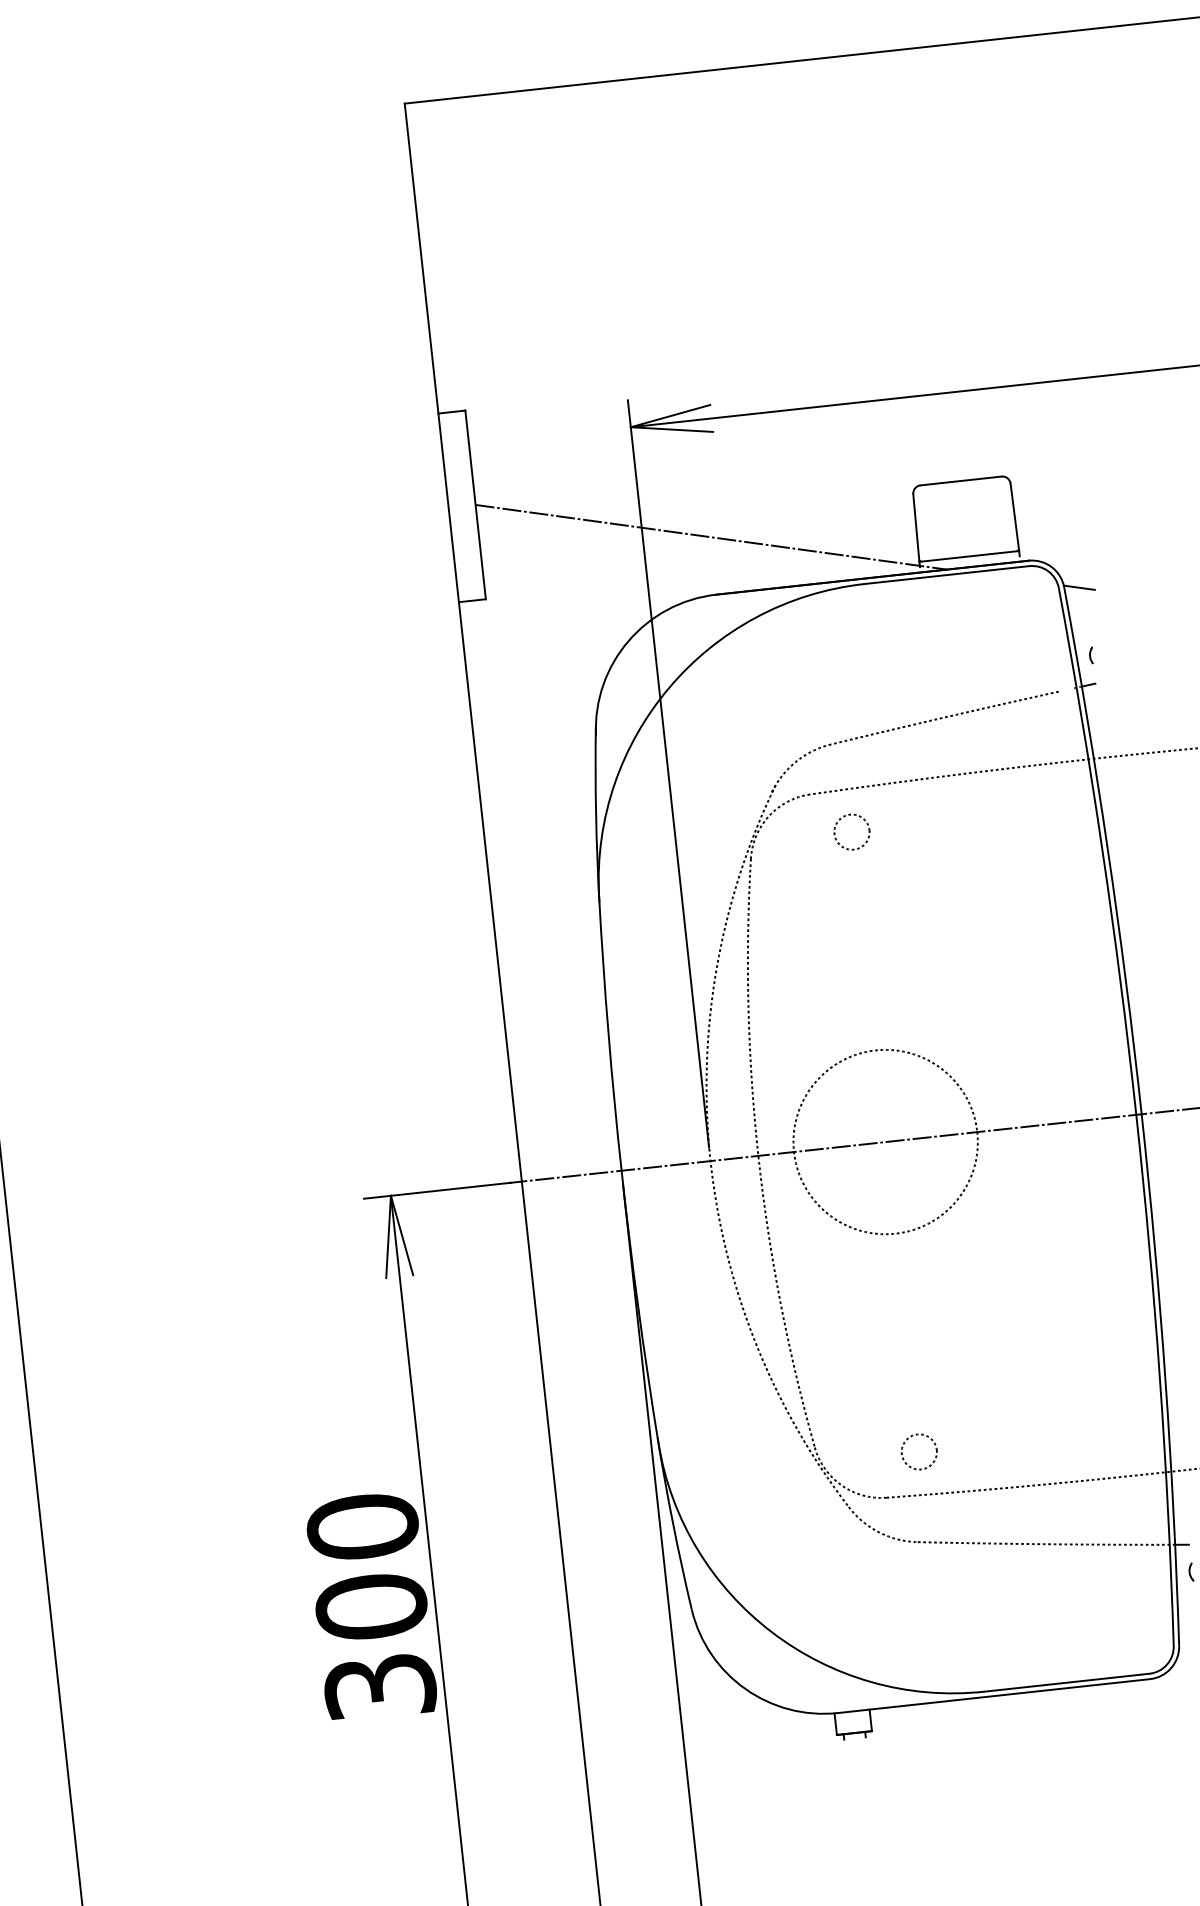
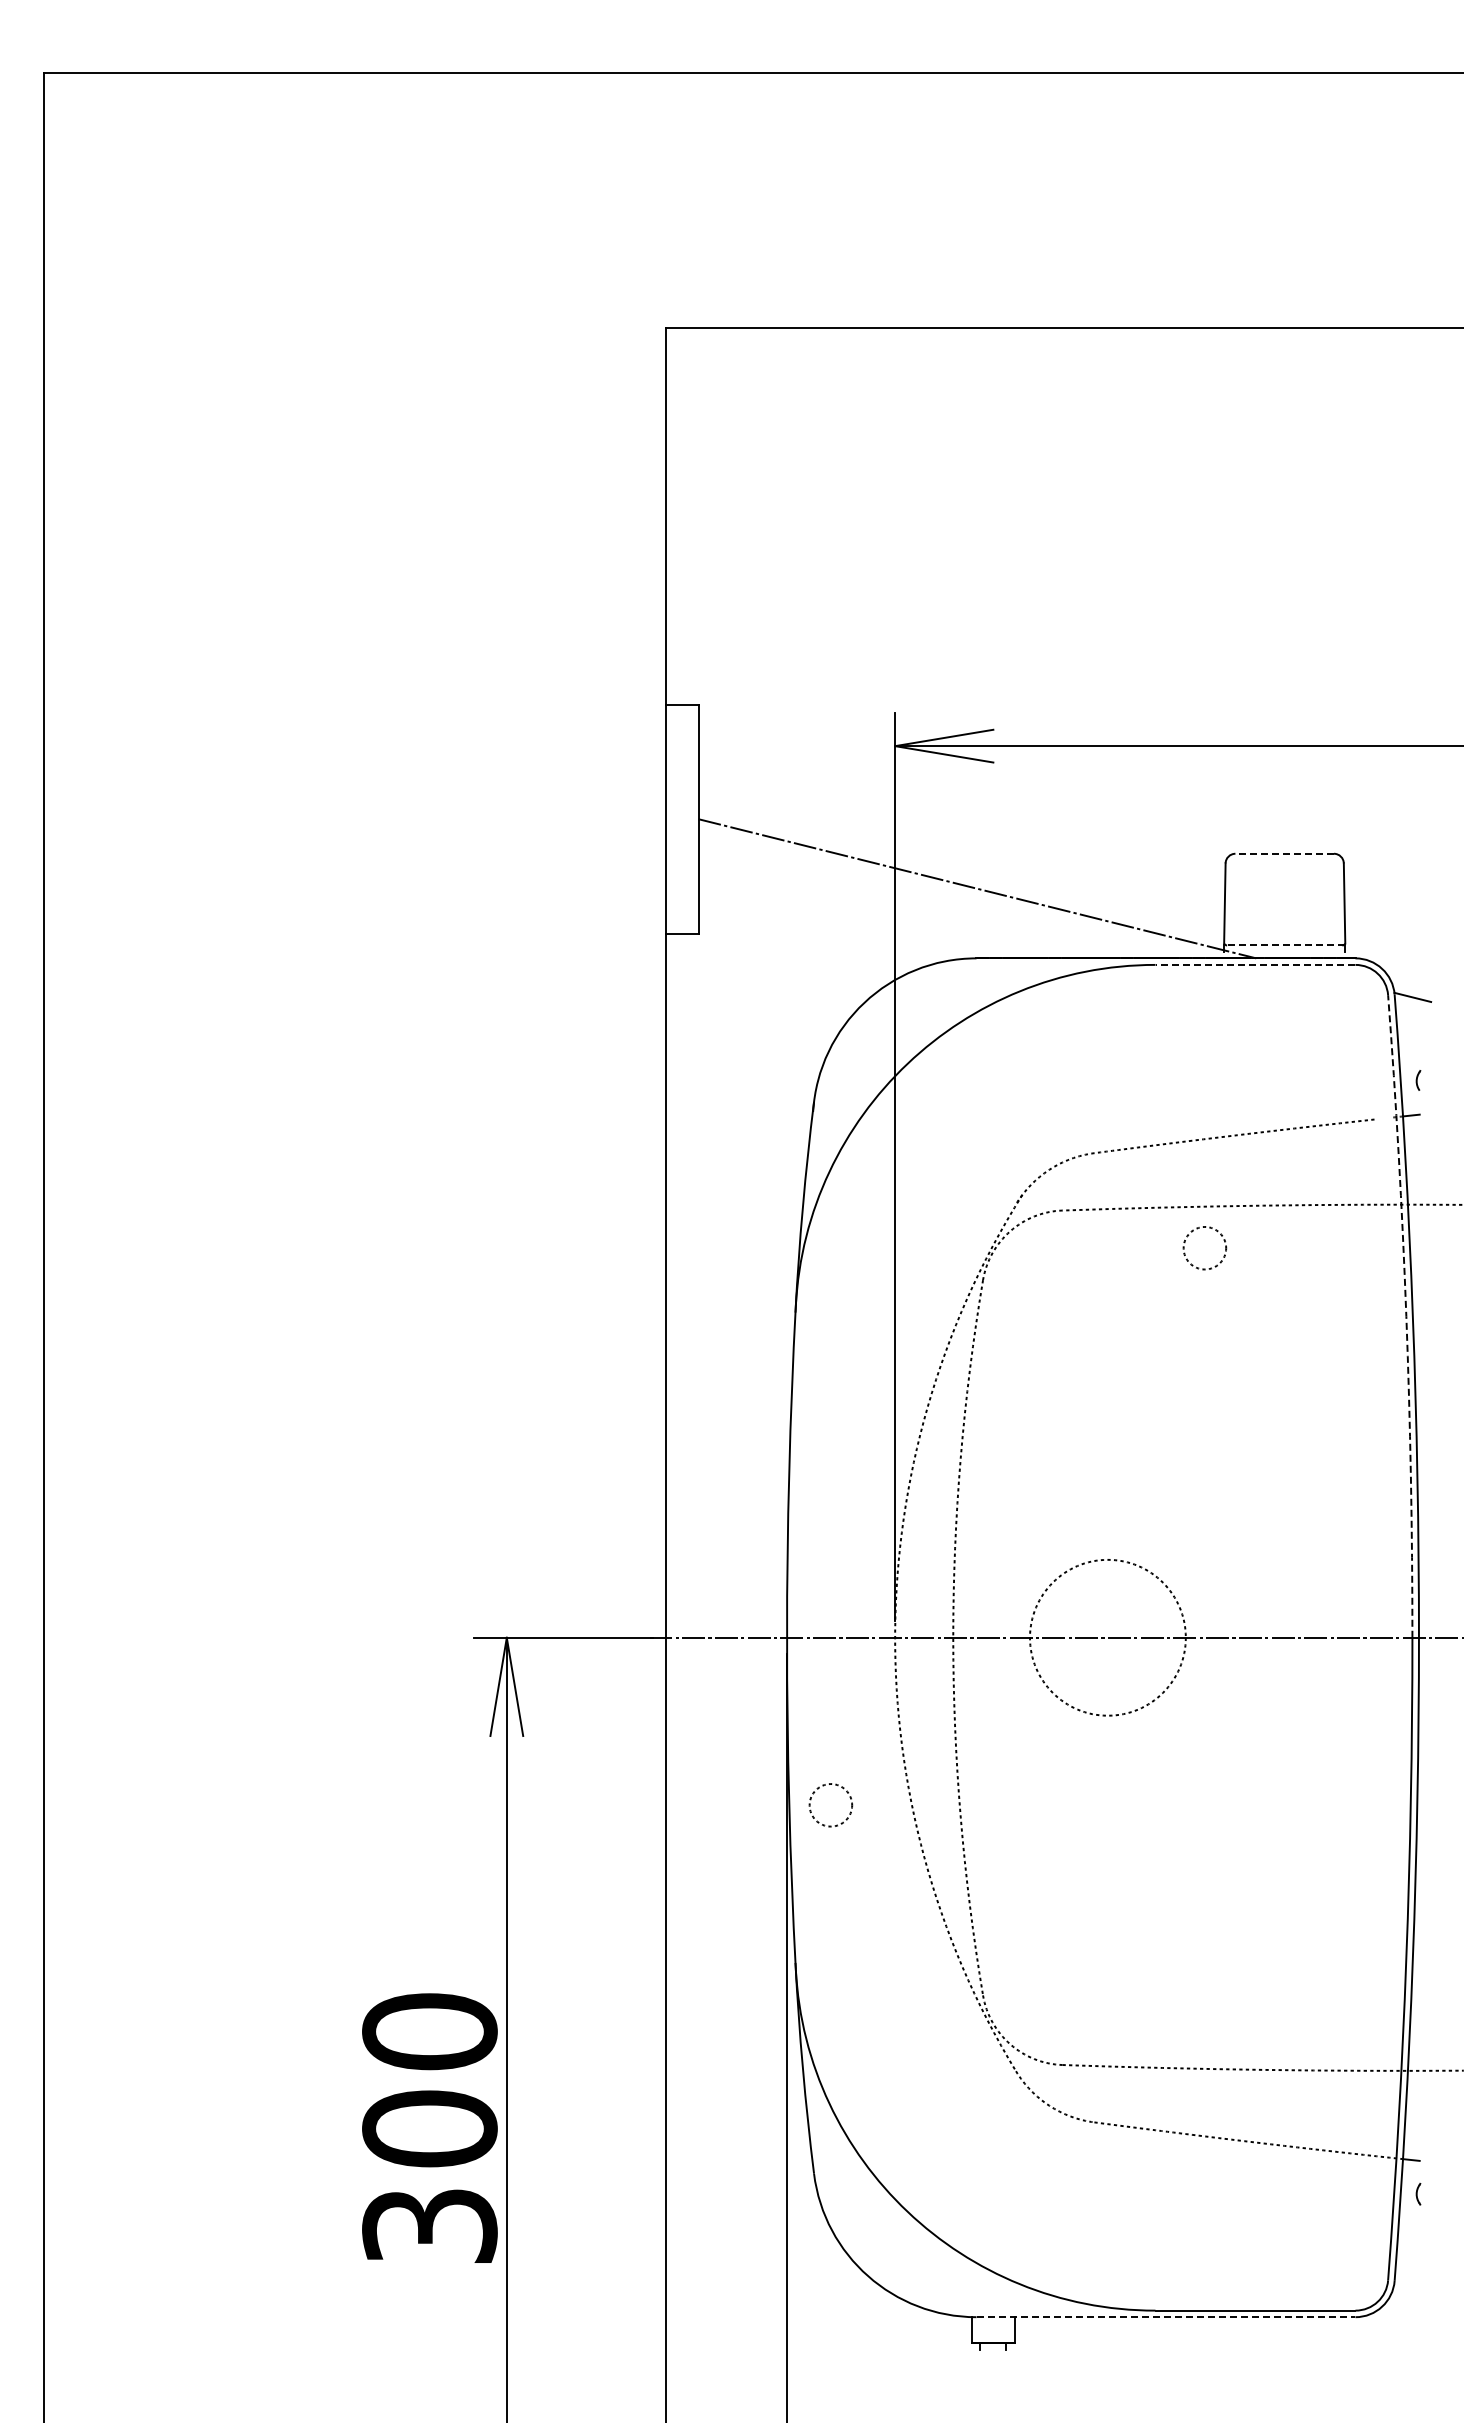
line: (960, 480) -> (1284, 853), solid -> dashed
line: (969, 556) -> (1284, 945), solid -> dashed
line: (946, 574) -> (1255, 964), solid -> dashed
circle: (851, 832) -> (1204, 1248), moved
arc: (1102, 850) -> (1406, 1316), solid -> dashed
circle: (885, 1141) -> (1107, 1637), size x0.7
circle: (919, 1452) -> (830, 1805), moved
line: (994, 1696) -> (1166, 2317), solid -> dashed

